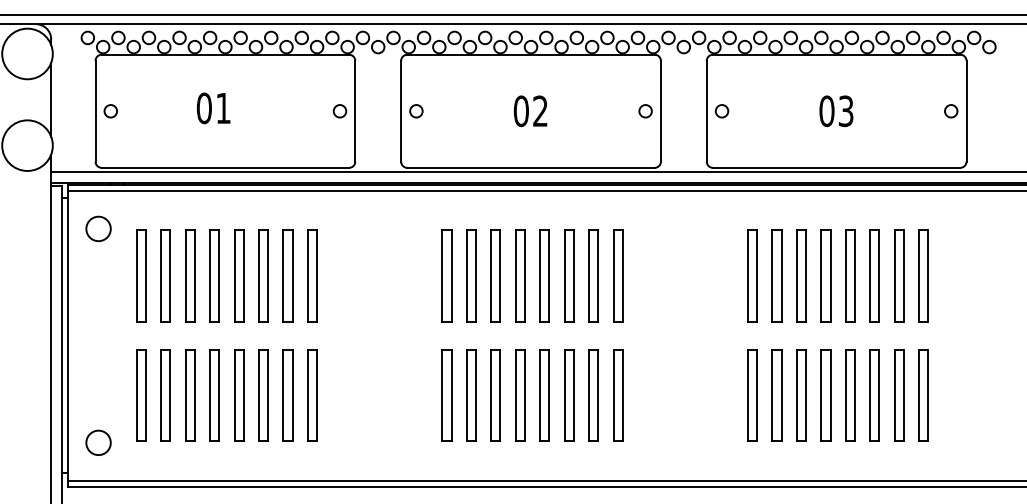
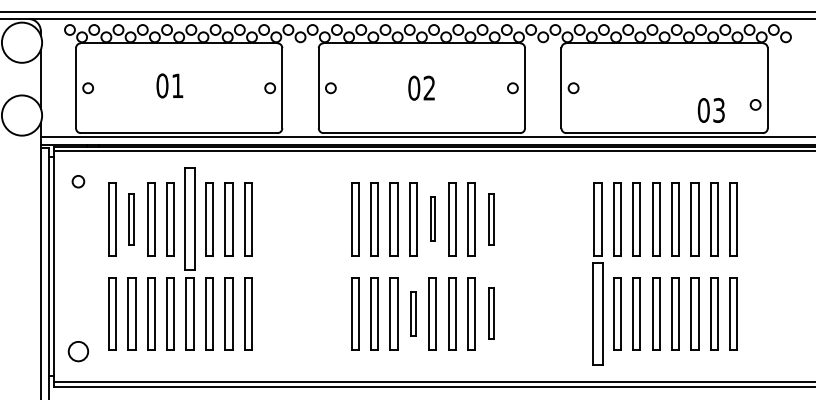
text: (836, 111) -> (711, 110), moved
circle: (951, 111) -> (755, 105), moved
circle: (98, 228) -> (78, 181), size x0.6
part: (165, 275) -> (131, 218), size x0.7
part: (239, 275) -> (190, 218), size x1.4
part: (544, 275) -> (432, 218), size x0.6
part: (618, 275) -> (491, 218), size x0.7
part: (520, 395) -> (413, 313), size x0.6
part: (618, 395) -> (491, 313), size x0.7
part: (752, 395) -> (597, 313), size x1.4

